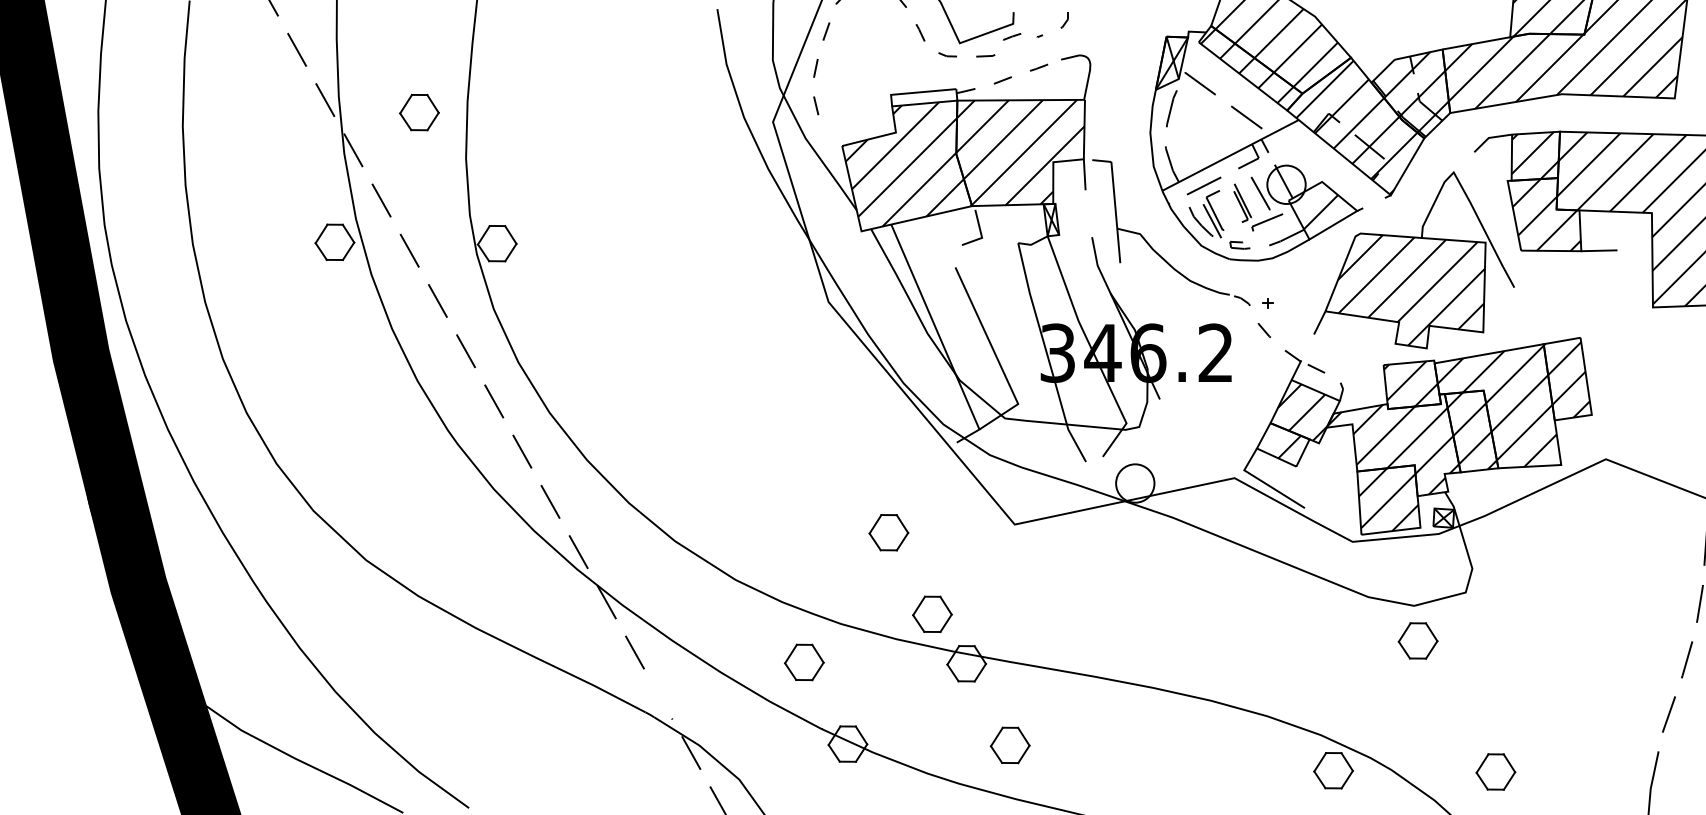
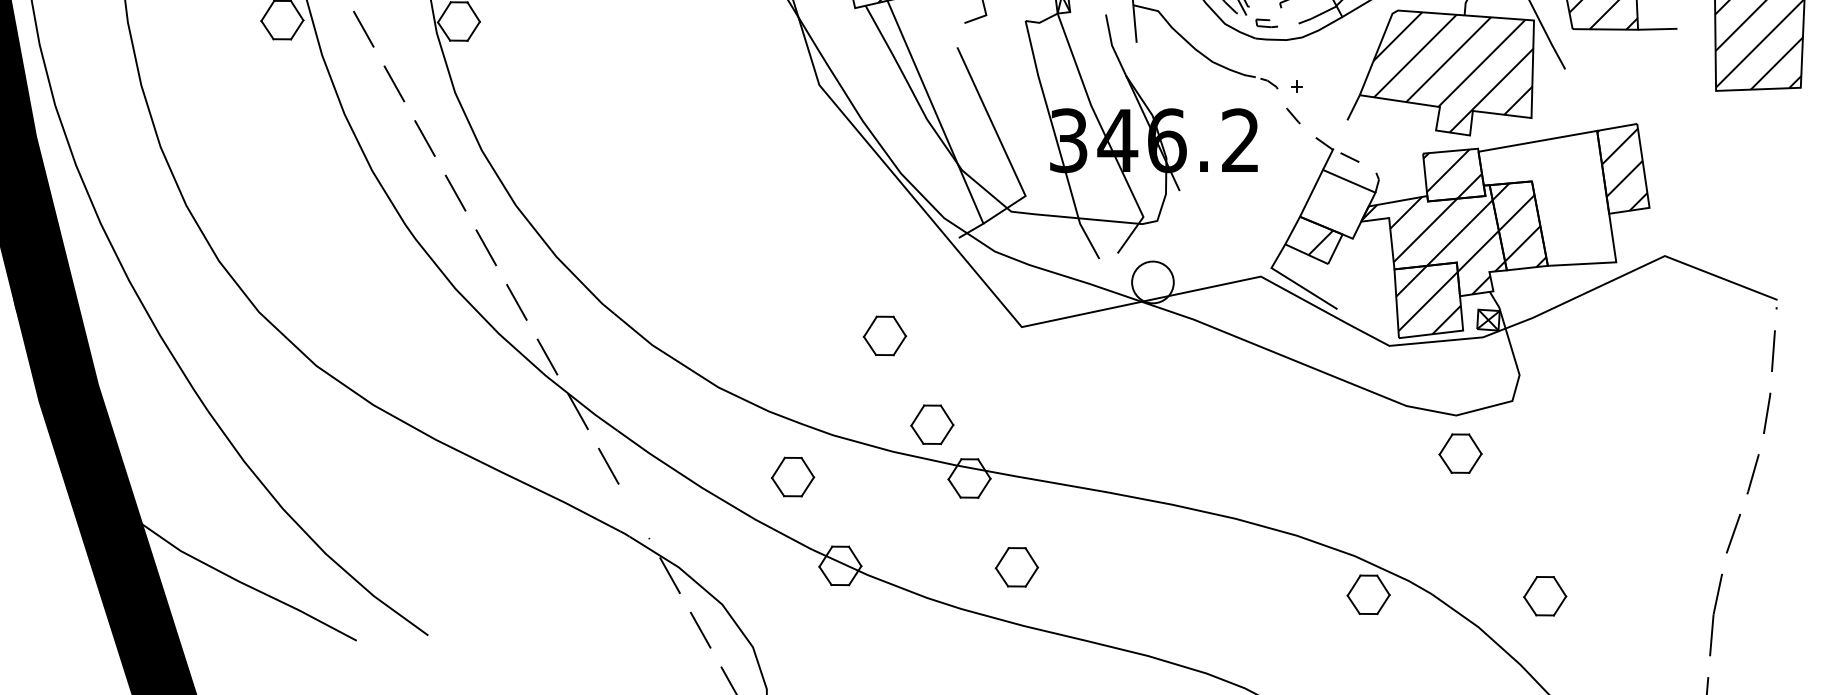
hatch: (1499, 405) -> (1549, 197), removed
hatch: (1302, 412) -> (1334, 205), removed

